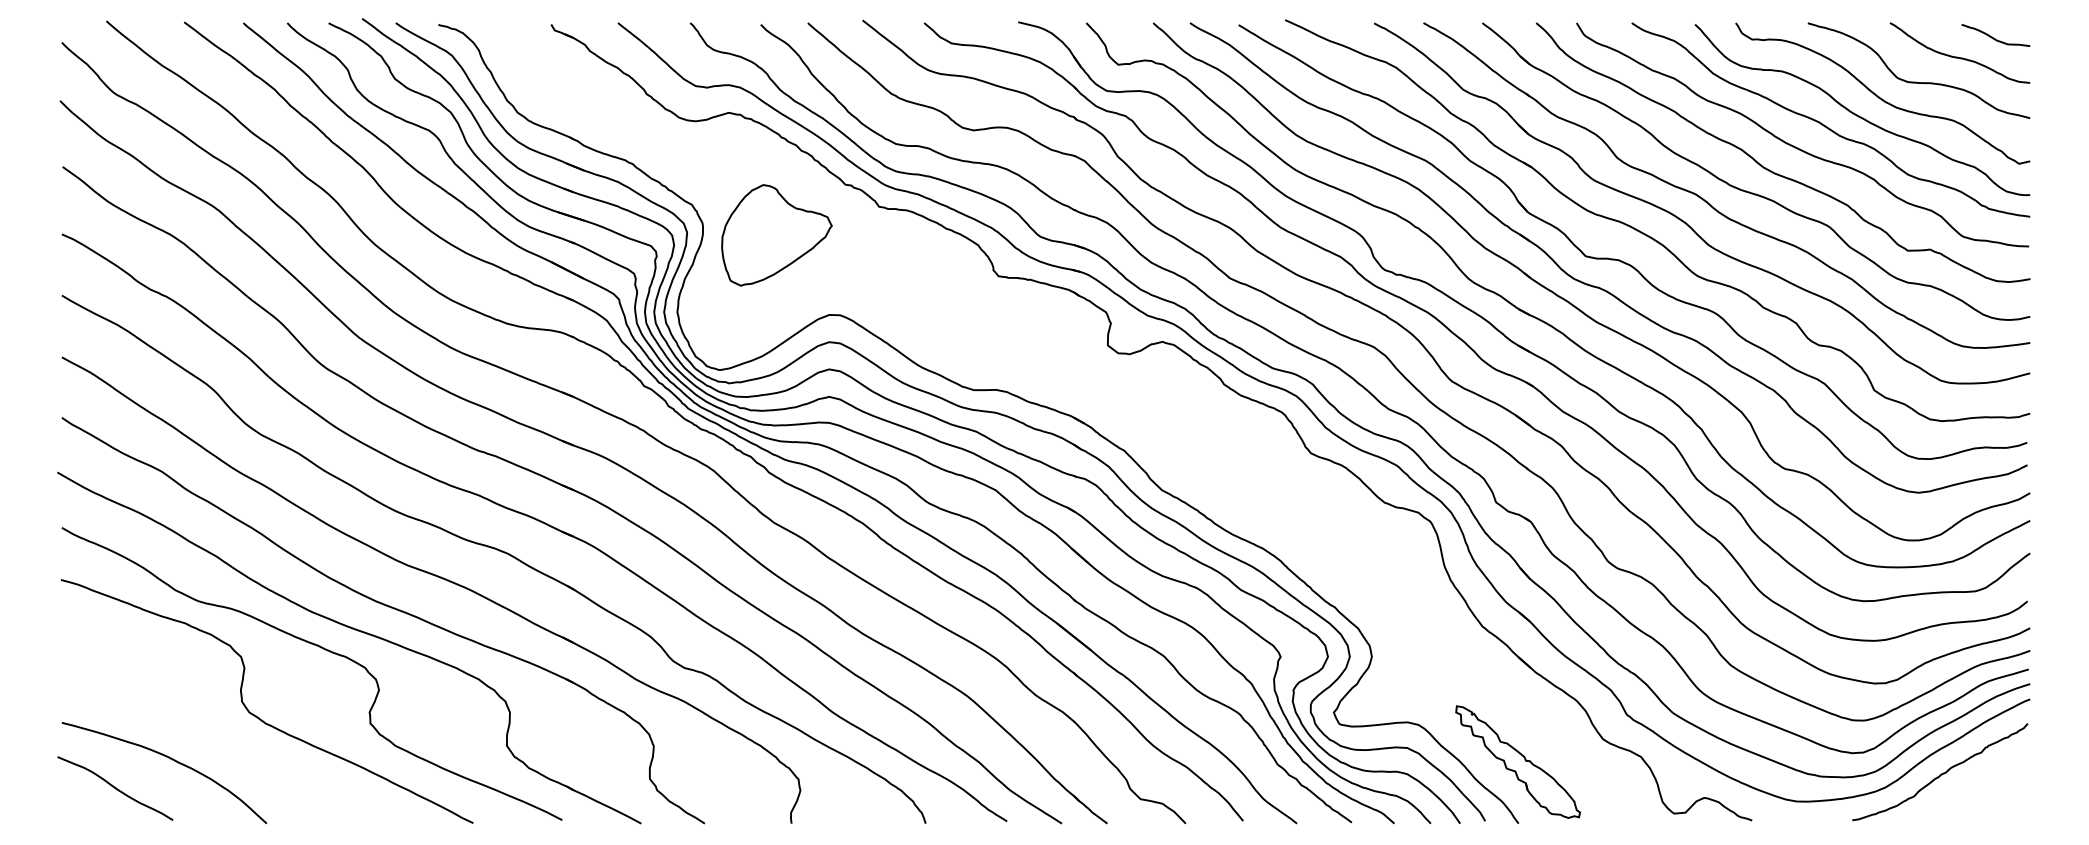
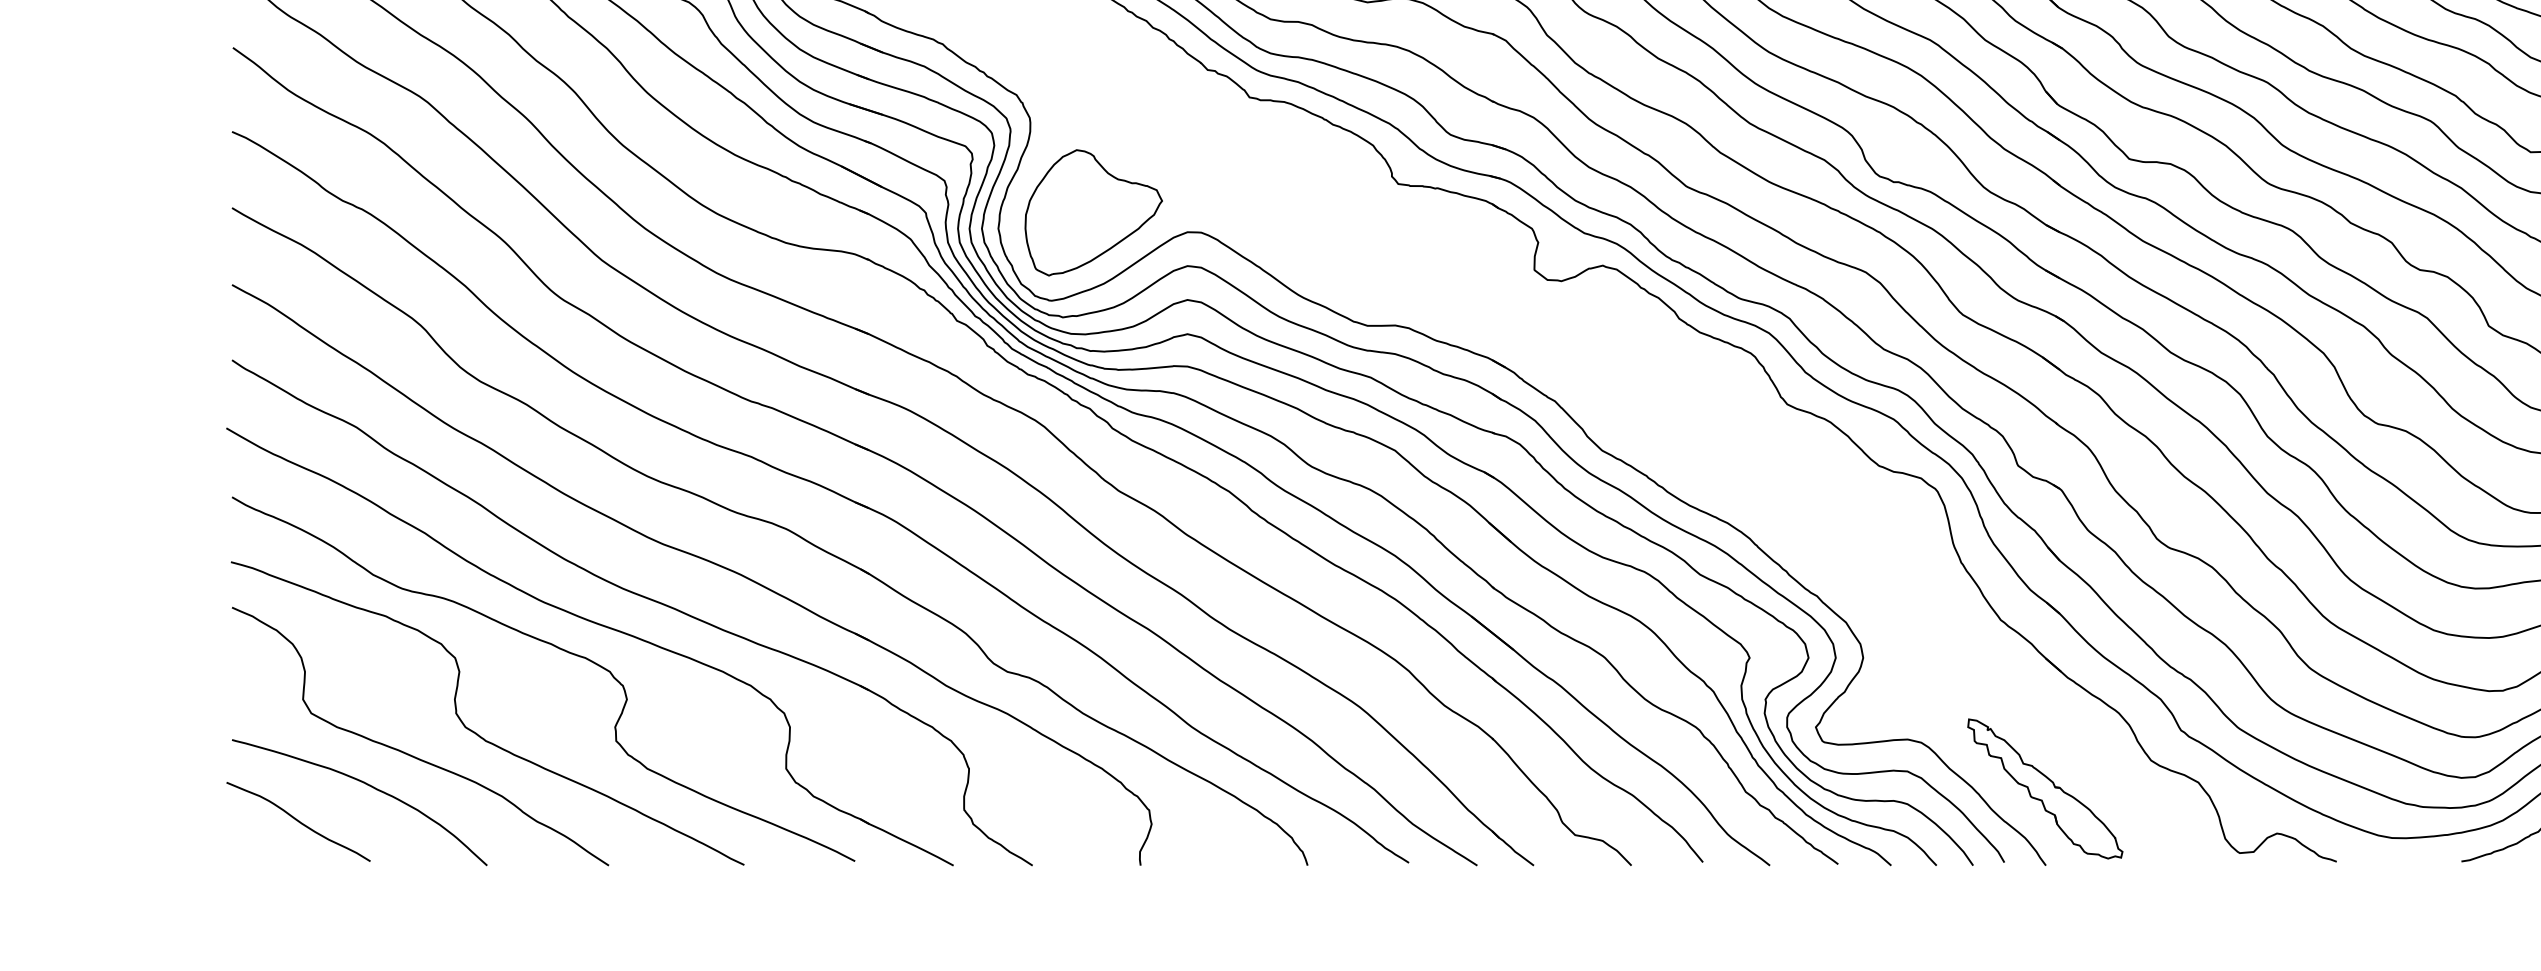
part: (776, 235) -> (1093, 212), moved
curve: (204, 733) -> (409, 753), added

